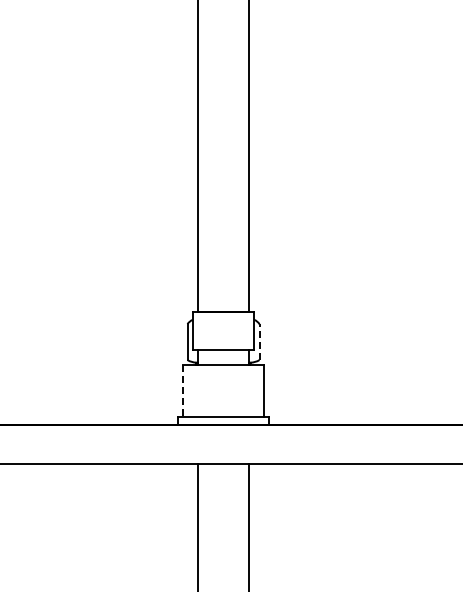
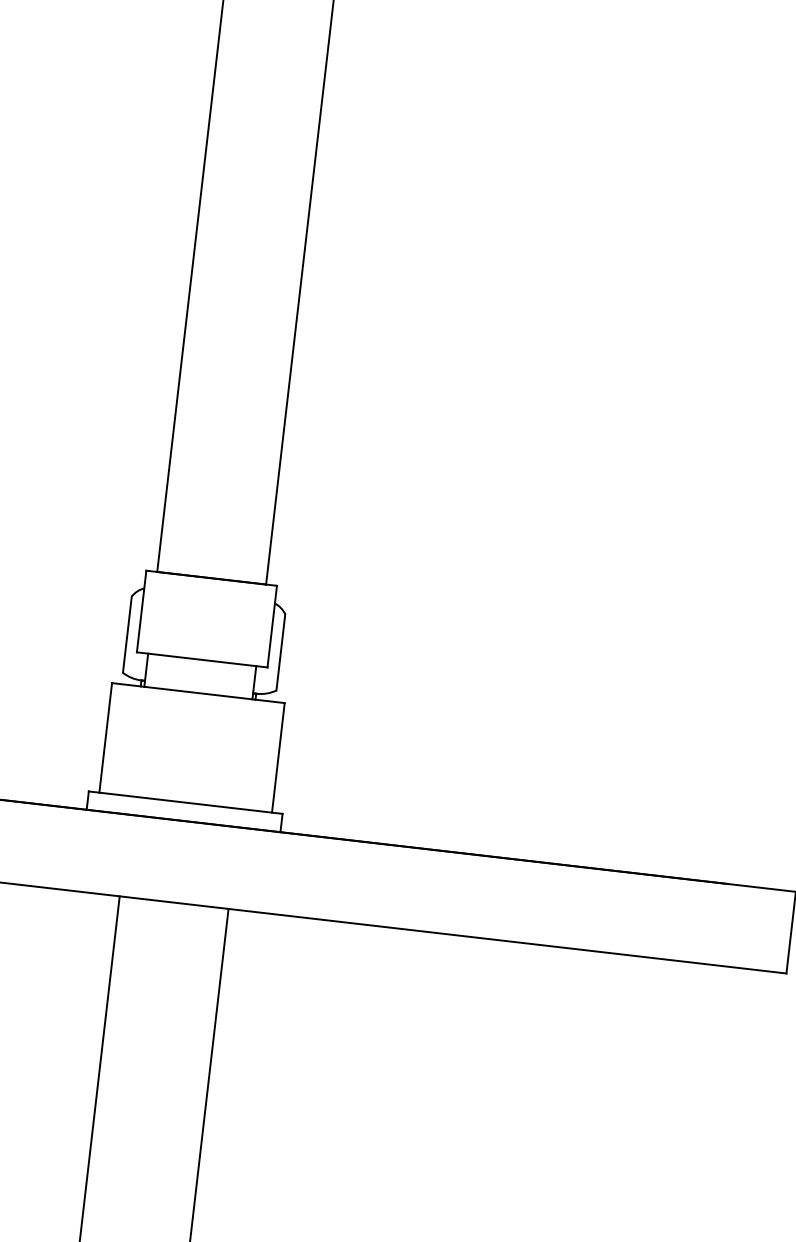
line: (259, 342) -> (280, 653), dashed -> solid
line: (183, 391) -> (106, 738), dashed -> solid

